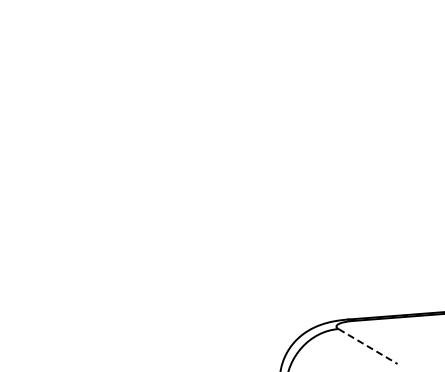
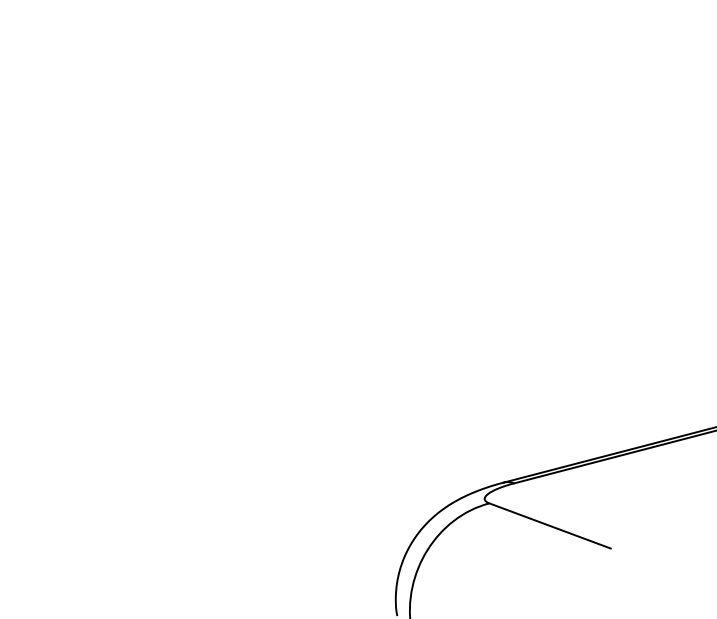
line: (368, 346) -> (550, 525), dashed -> solid

